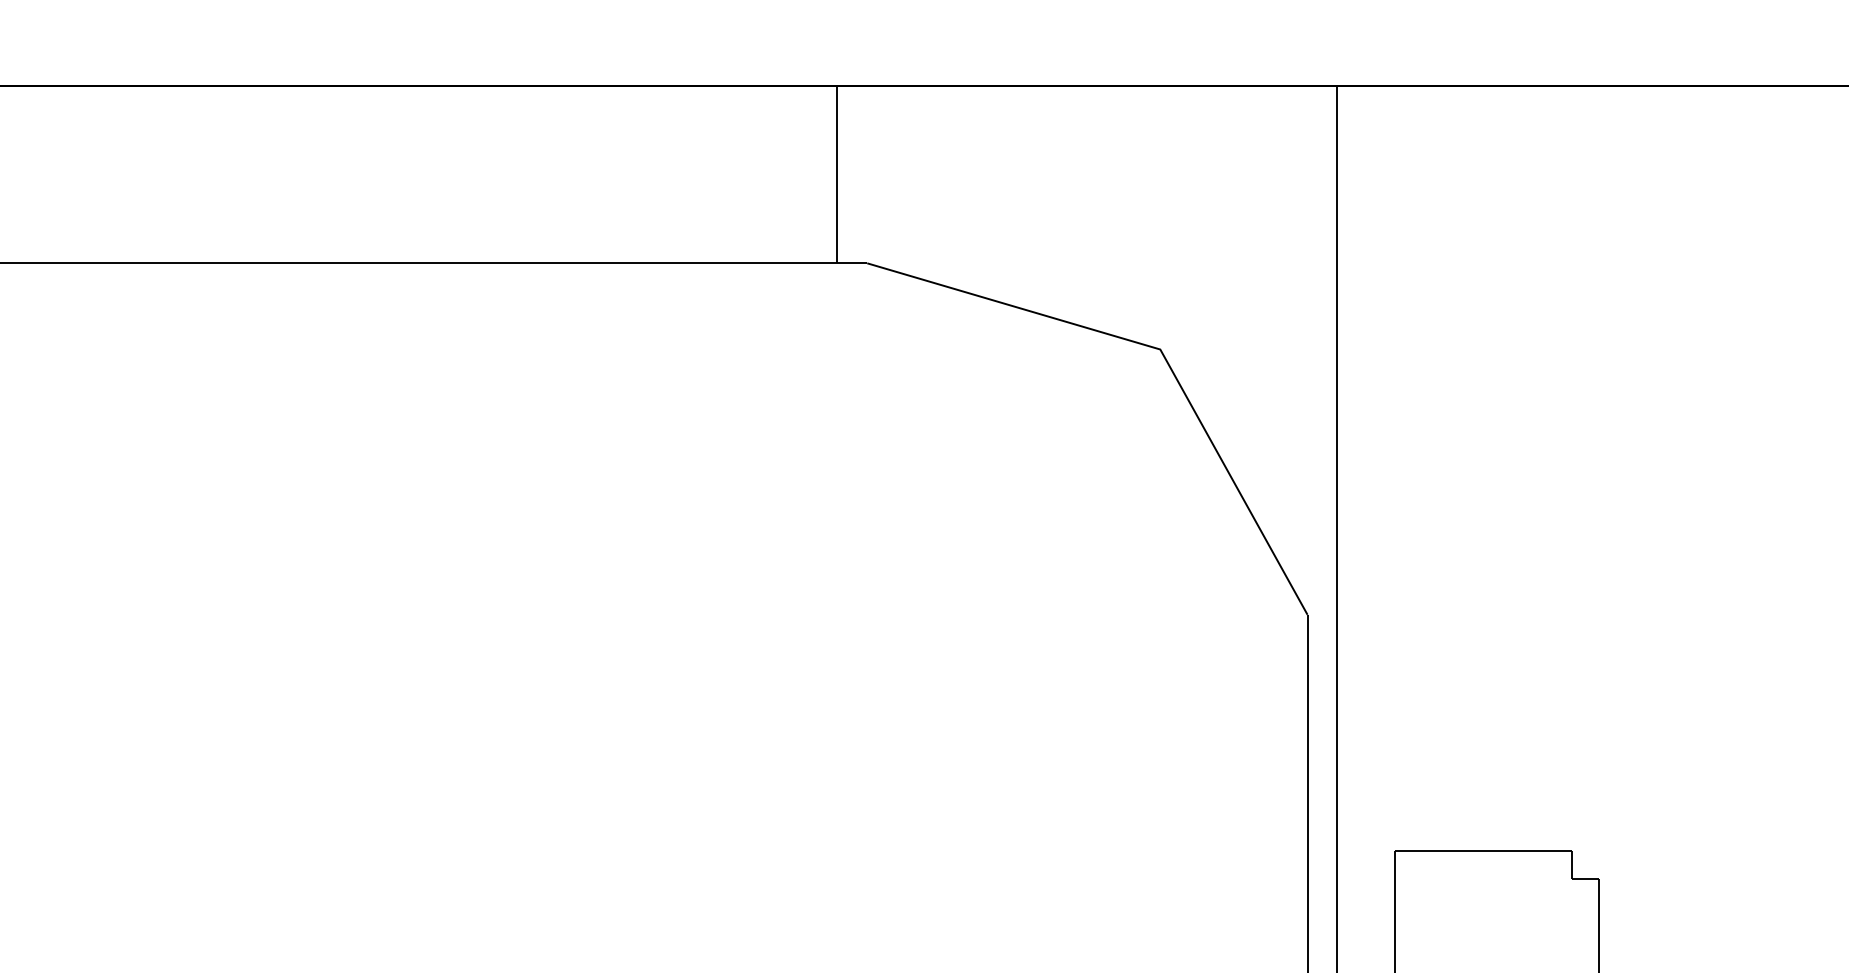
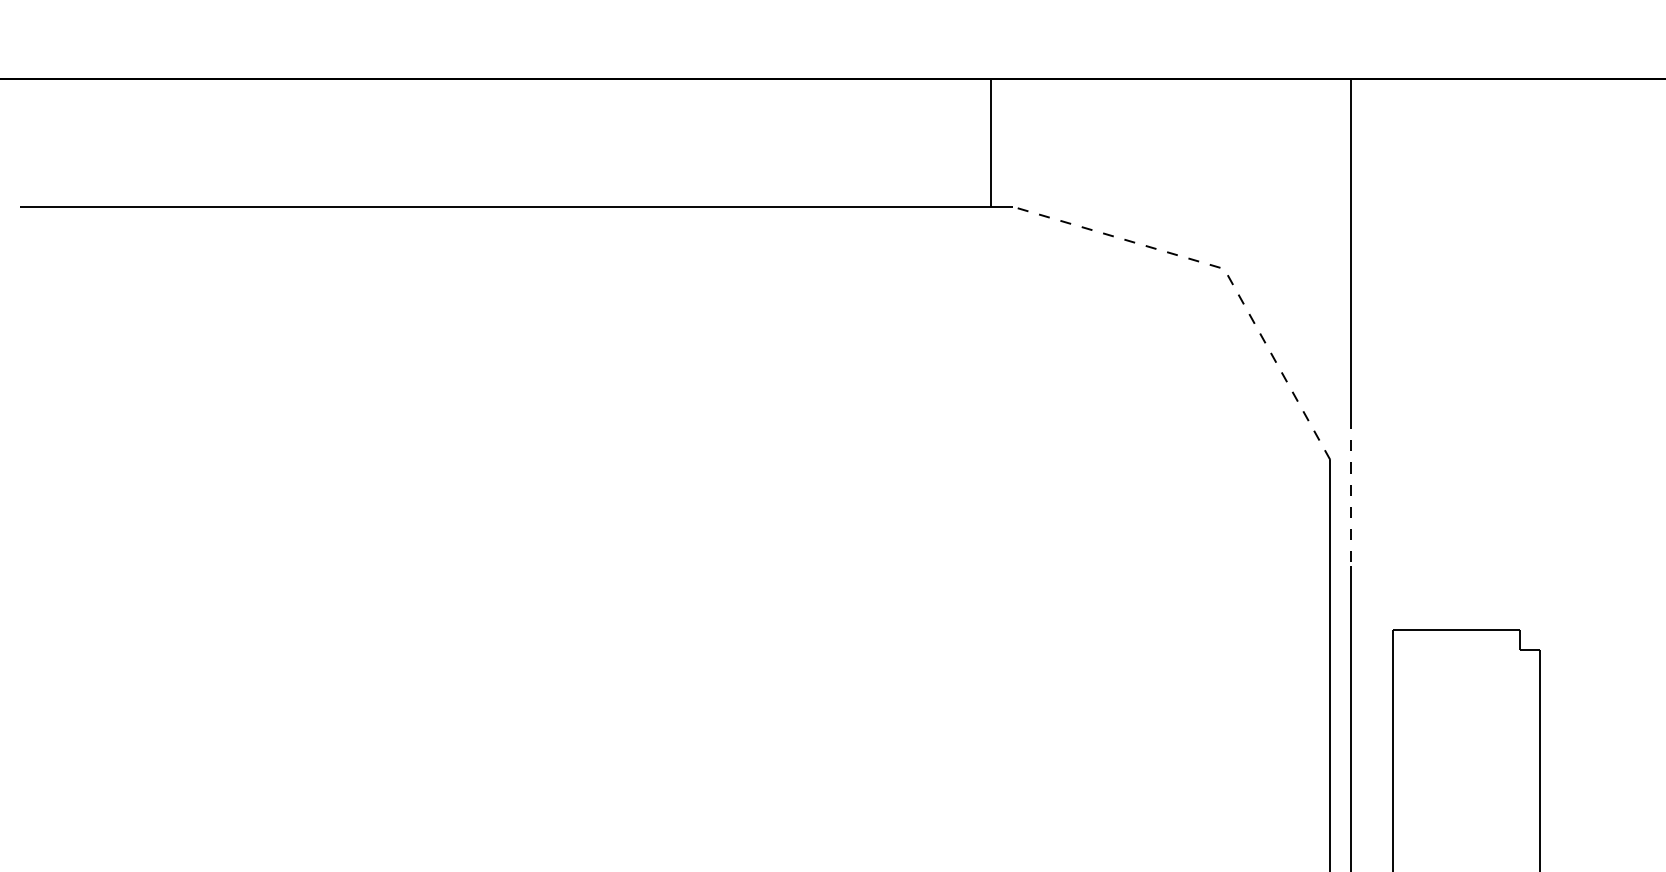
line: (1160, 350) -> (1224, 269), solid -> dashed
line: (1336, 659) -> (1351, 492), solid -> dashed

